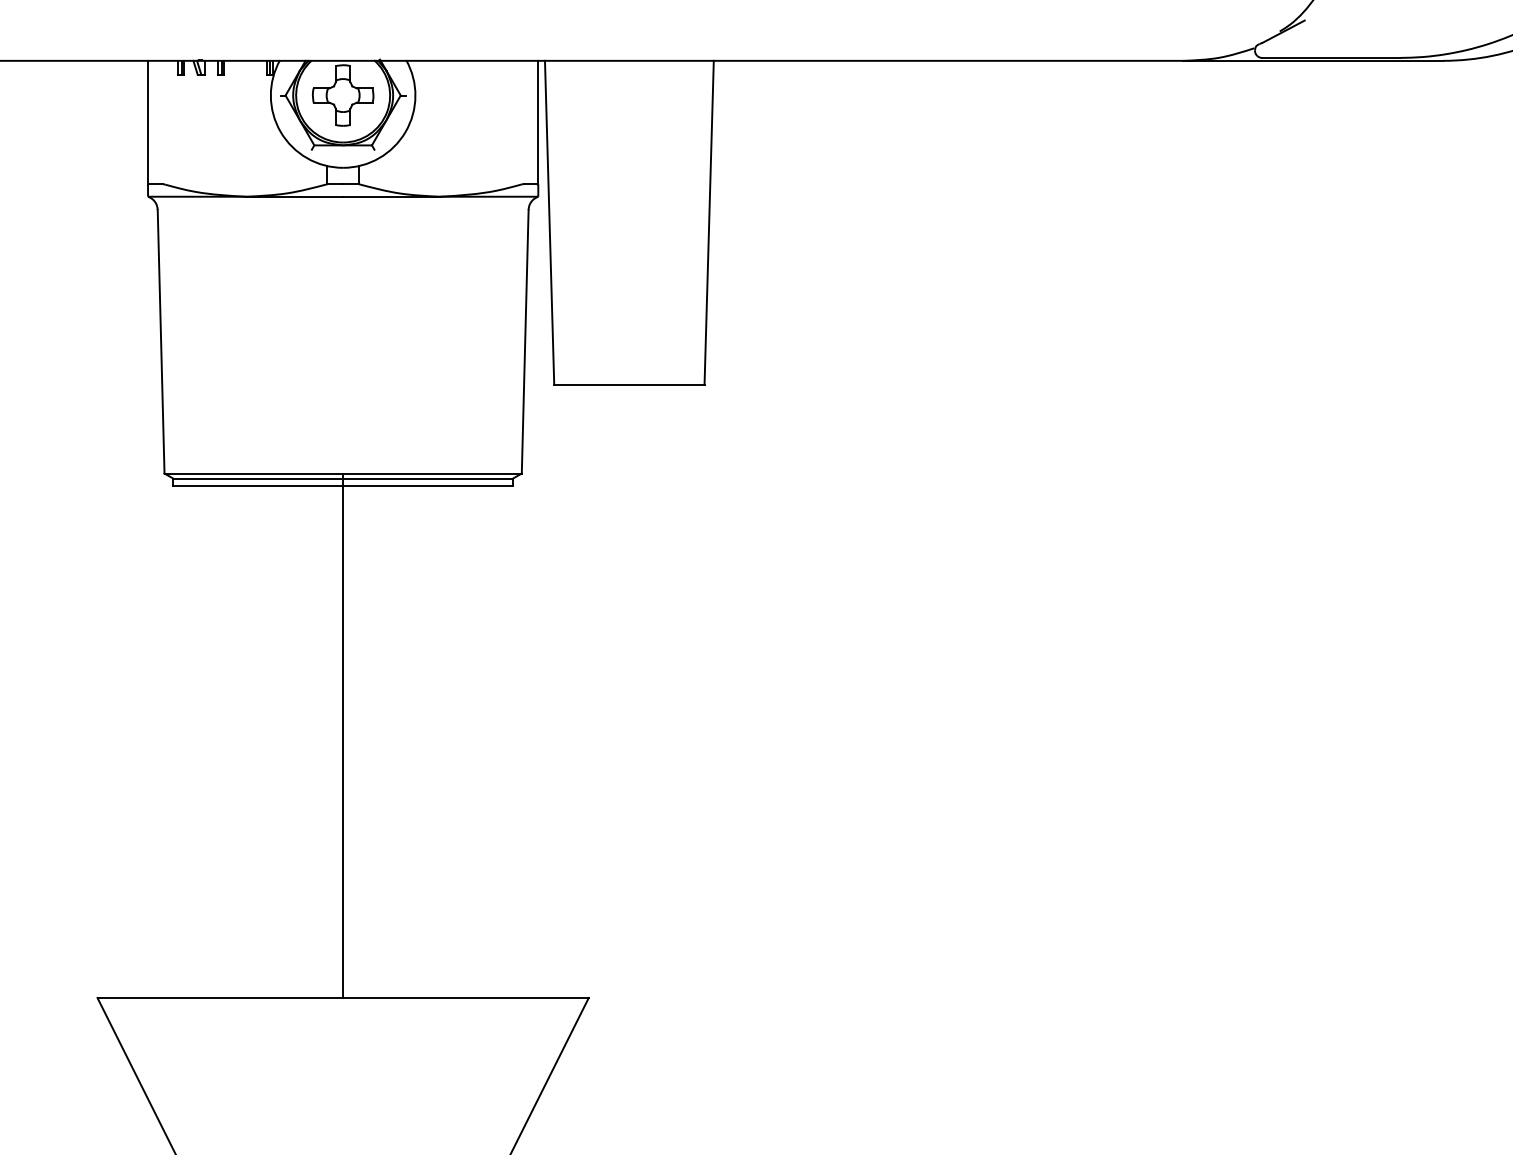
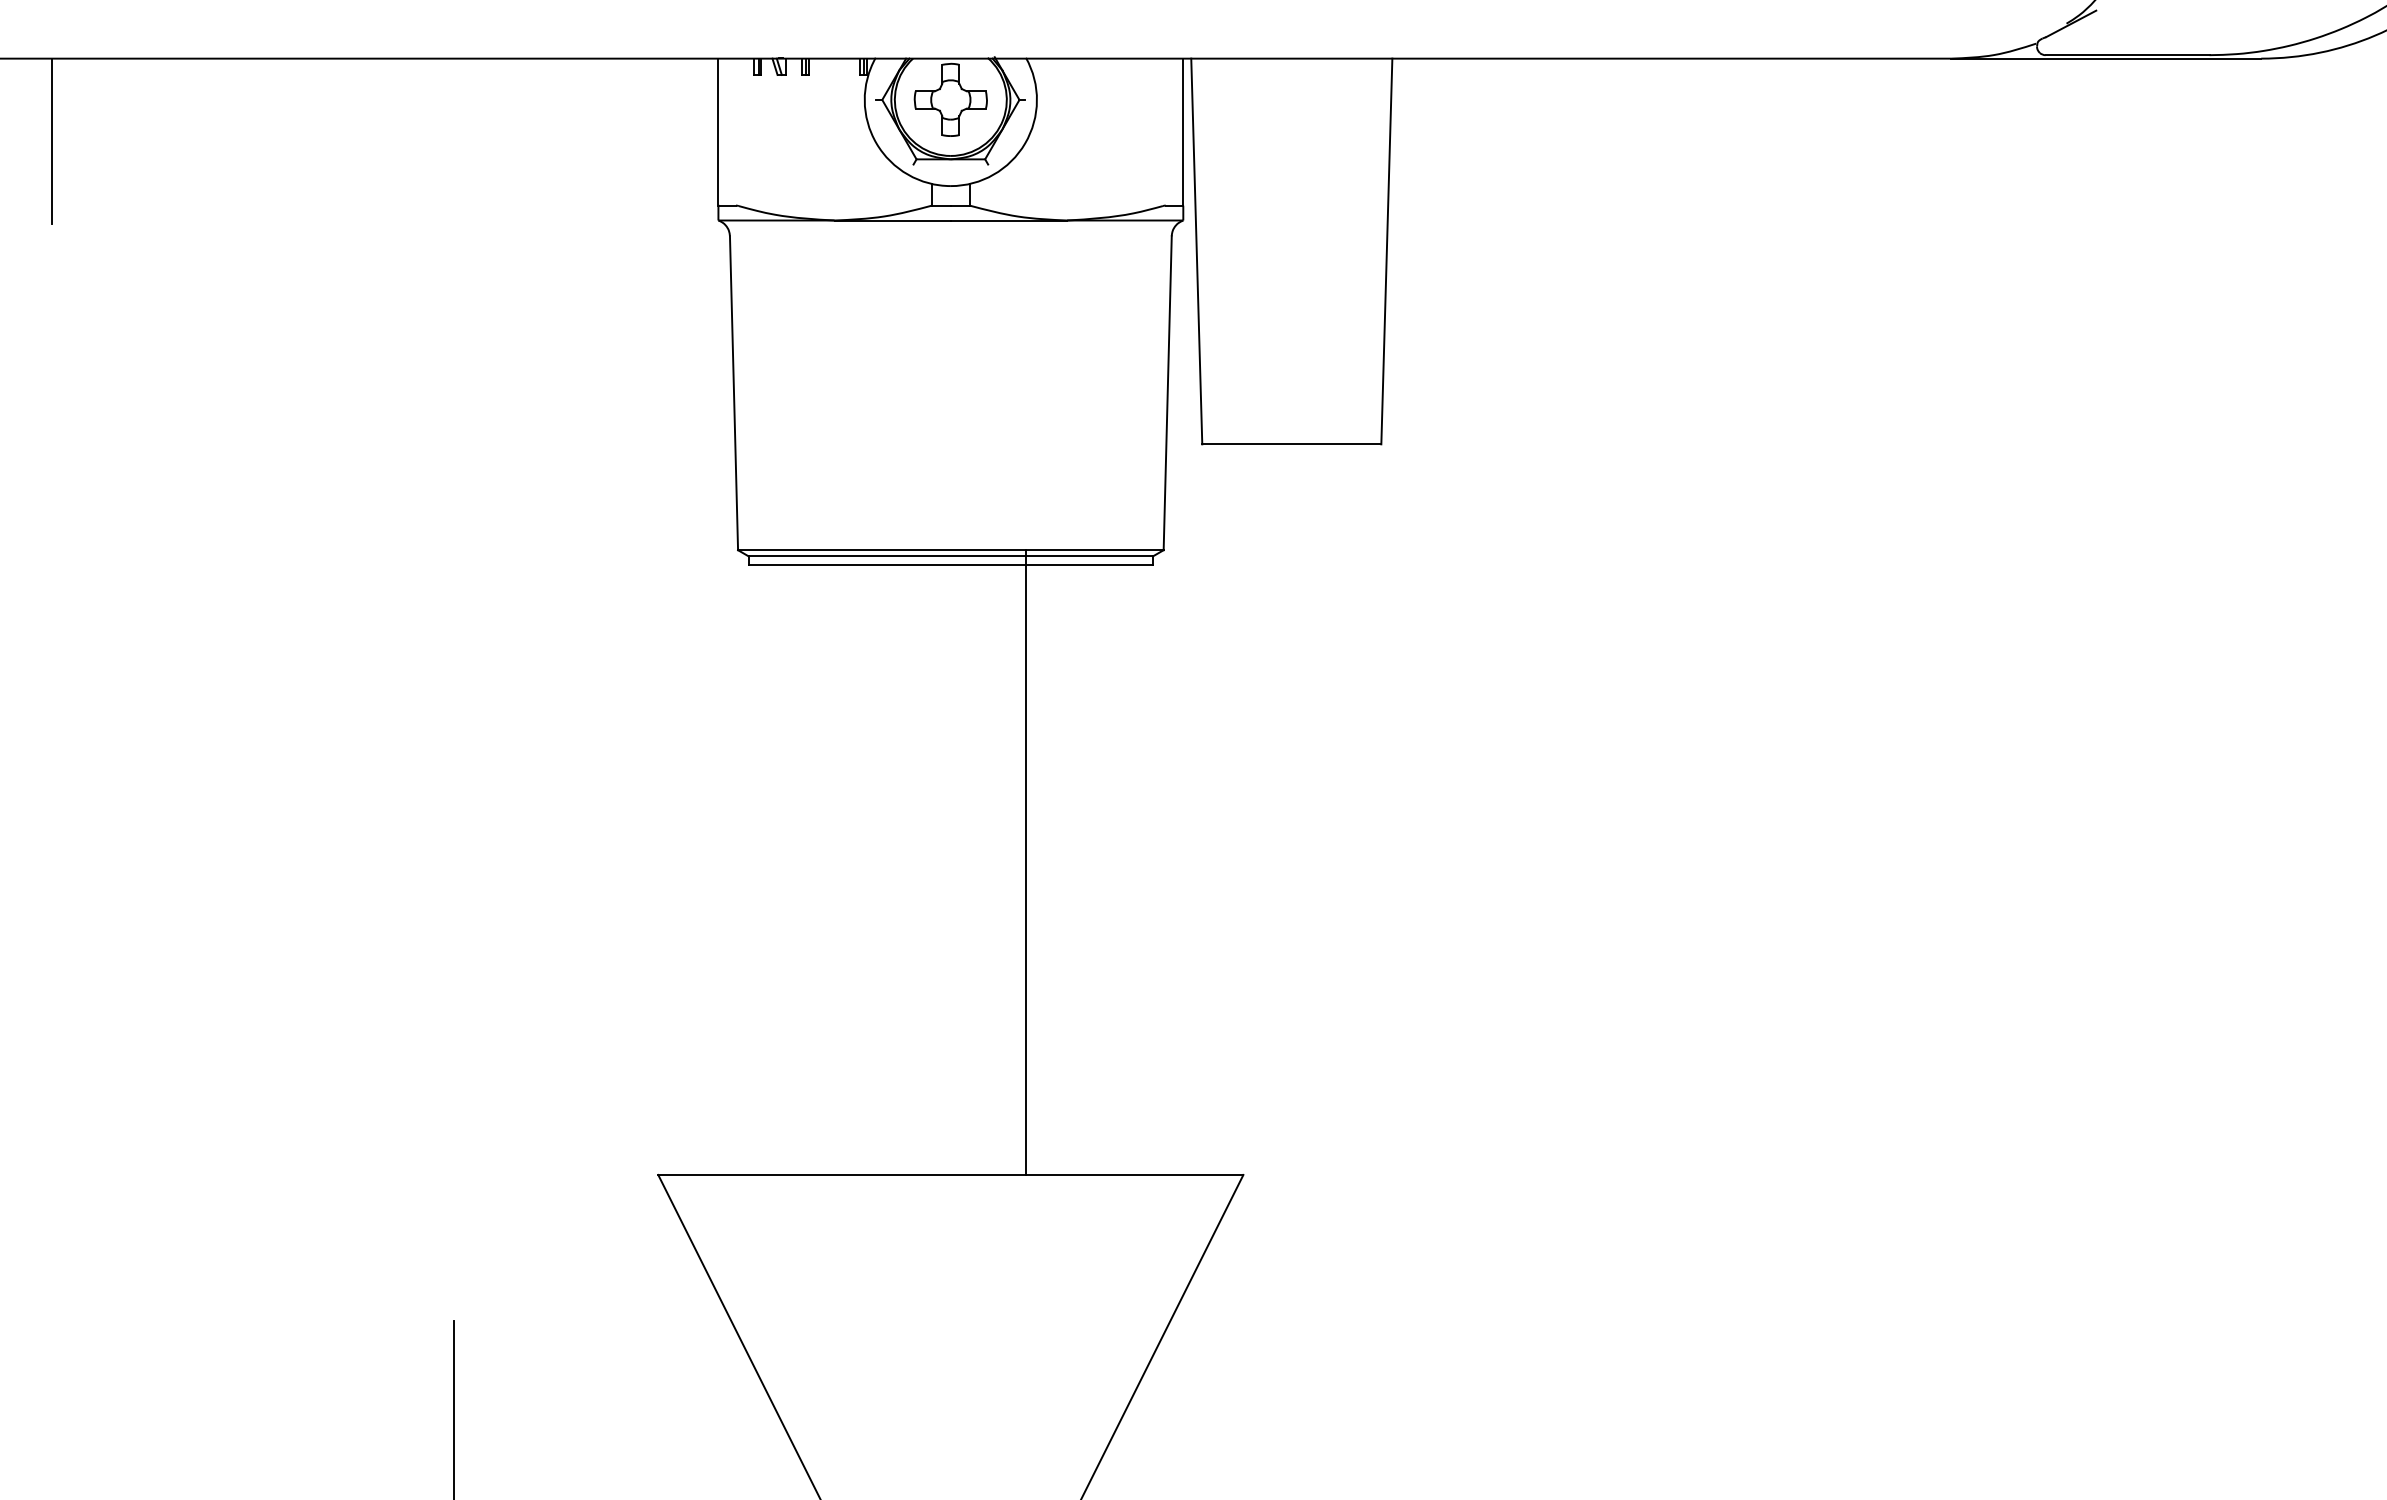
line: (342, 735) -> (1025, 862), moved

